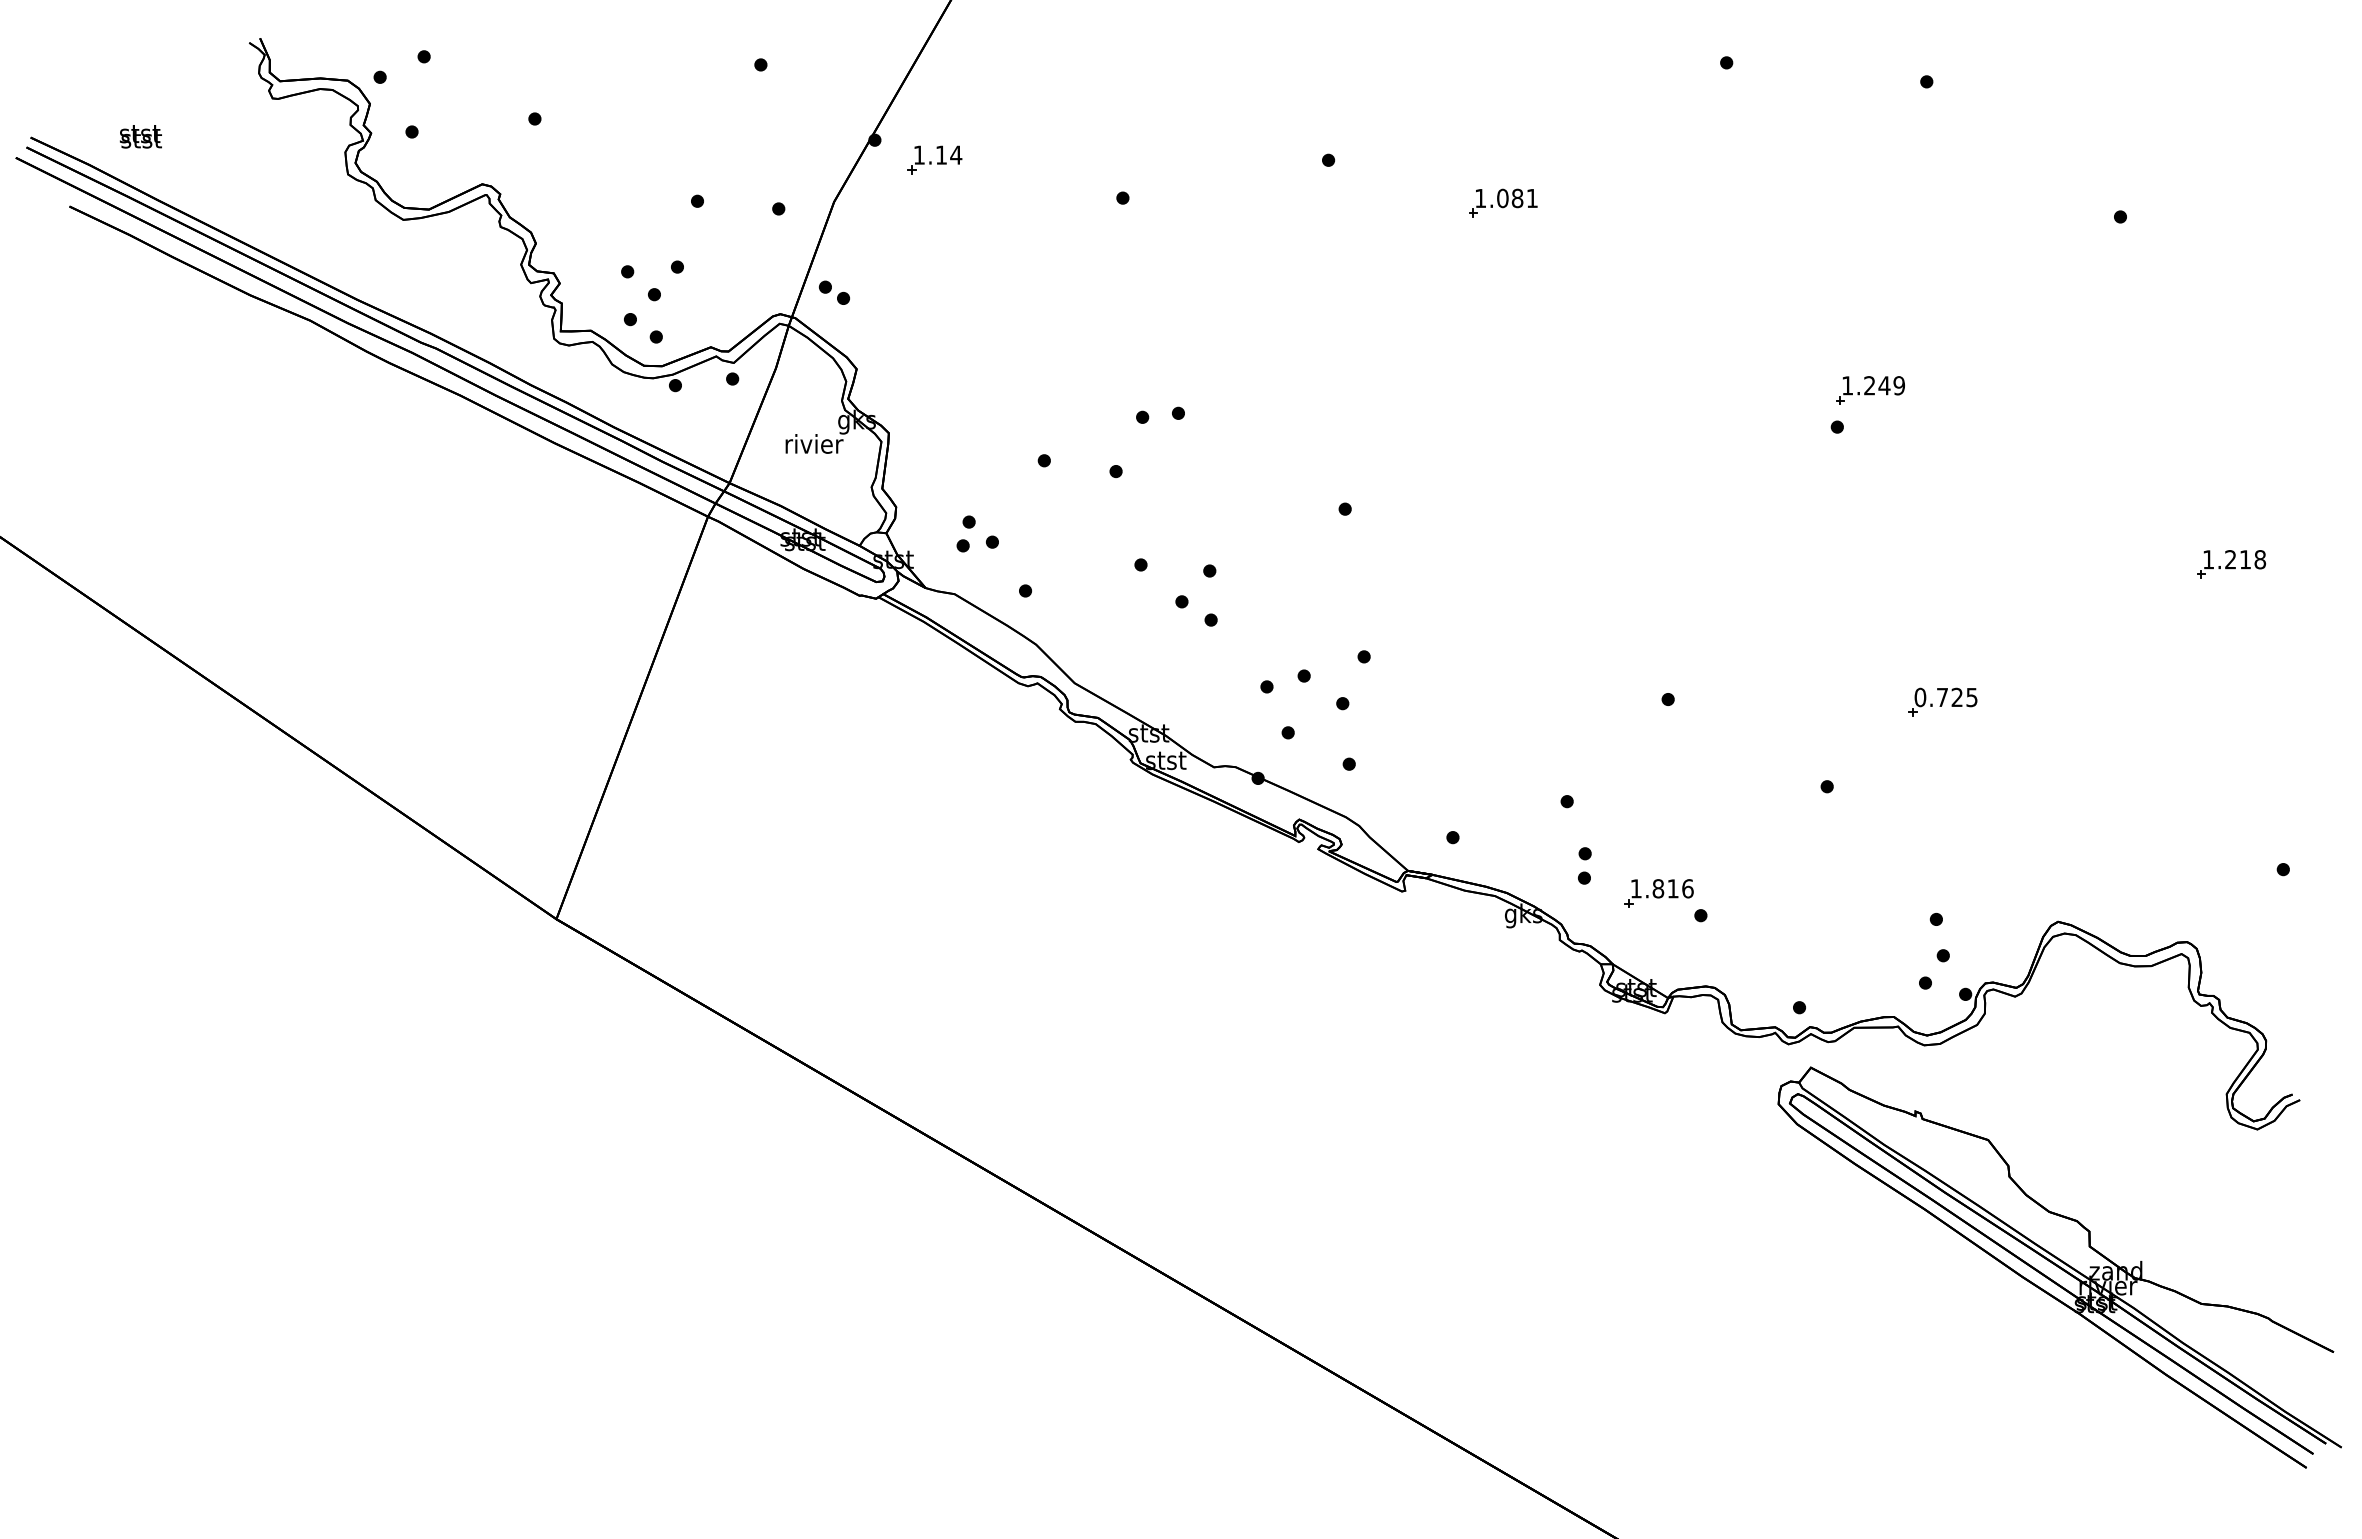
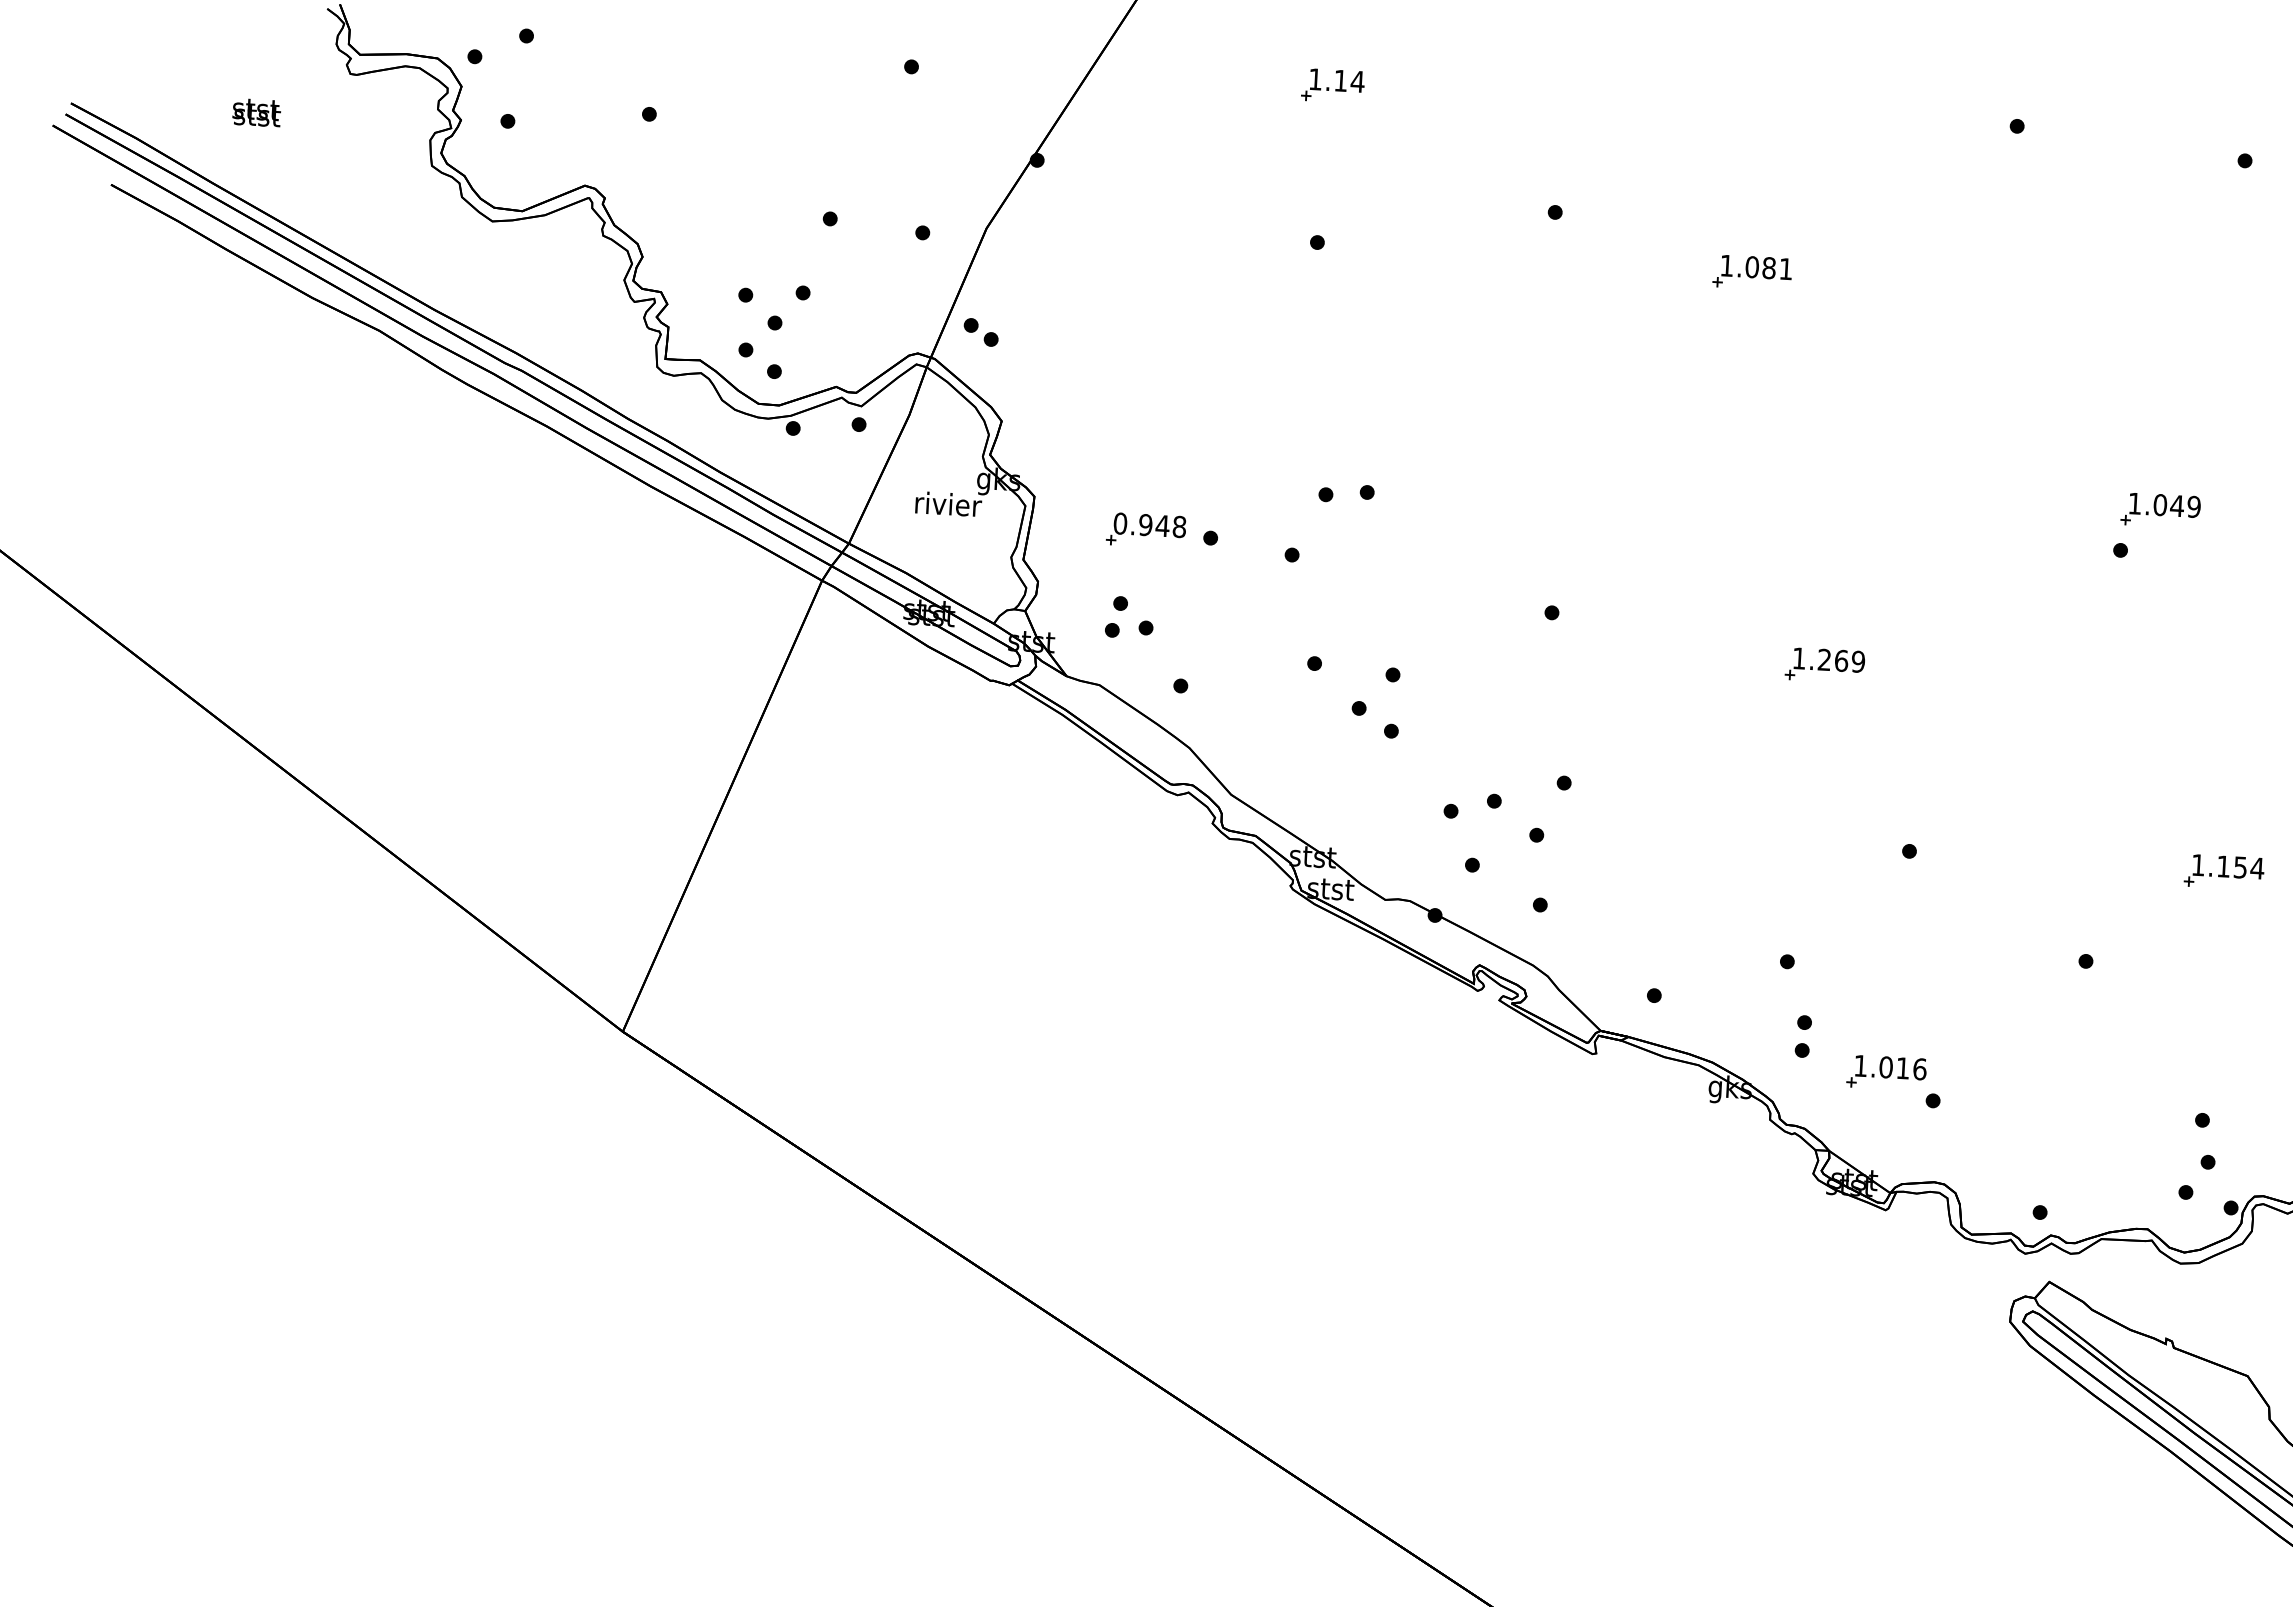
text: (140, 136) -> (256, 112), moved
part: (934, 159) -> (1332, 85), moved
text: (1869, 385) -> (2160, 504), 1.249 -> 1.049
part: (987, 456) -> (1145, 529), added
part: (1585, 541) -> (1824, 665), added
text: (1946, 697) -> (2228, 866), 0.725 -> 1.154
text: (1658, 888) -> (1886, 1067), 1.816 -> 1.016

